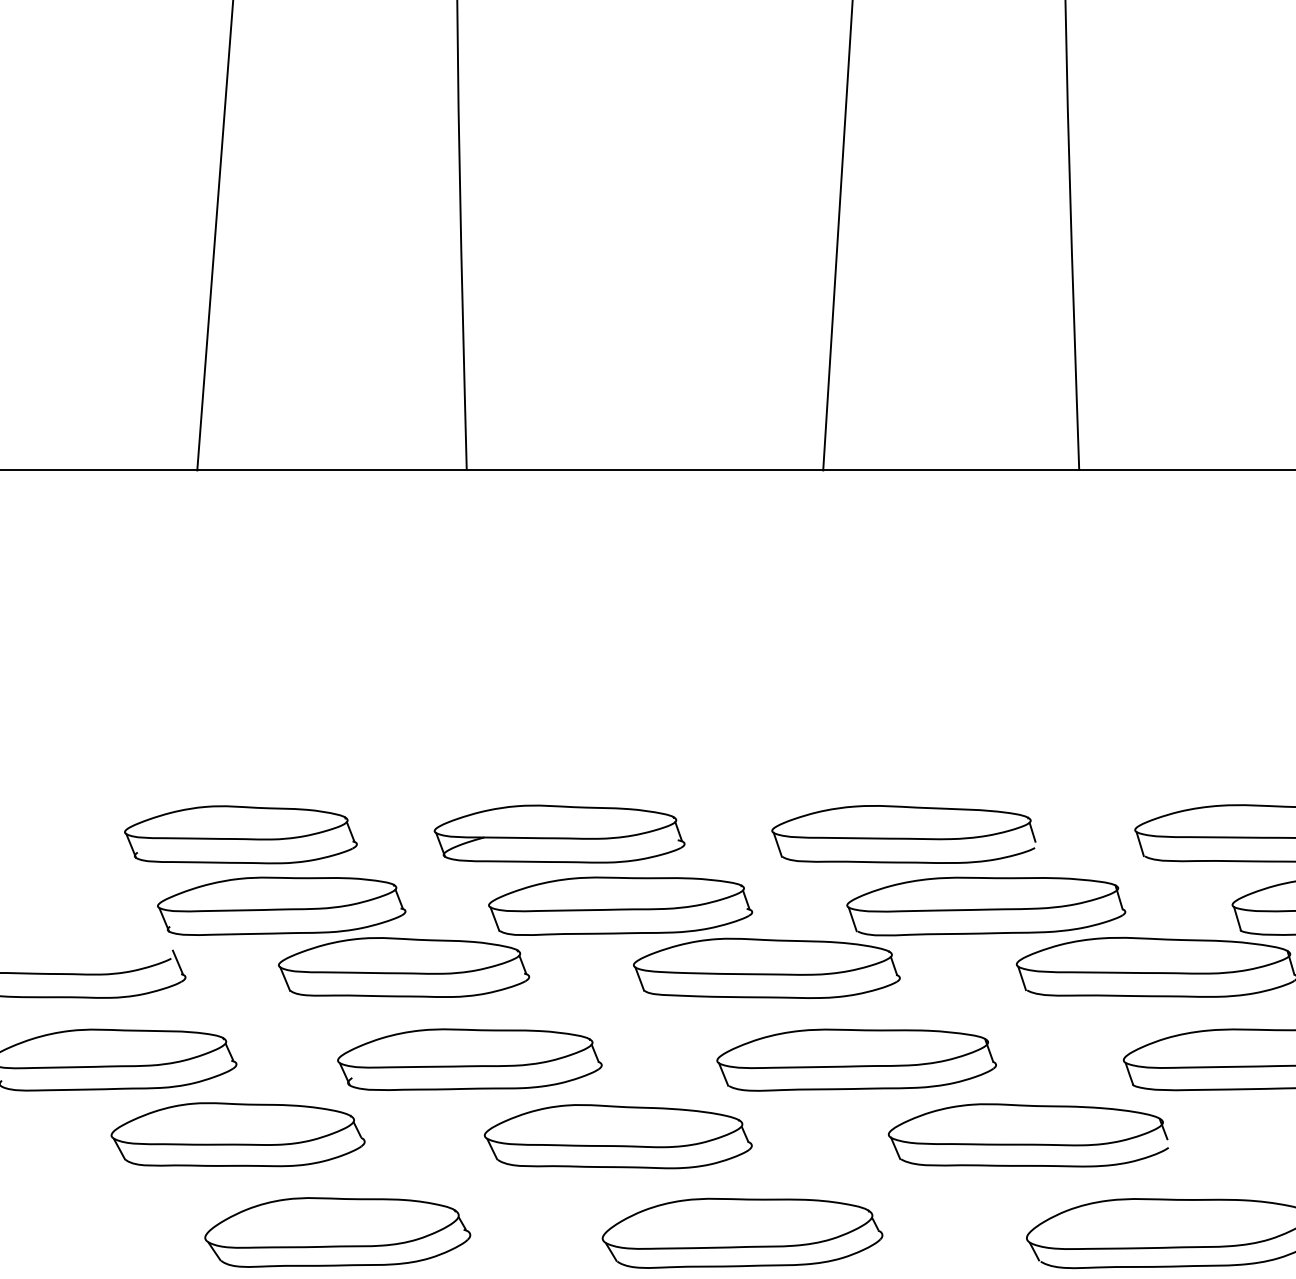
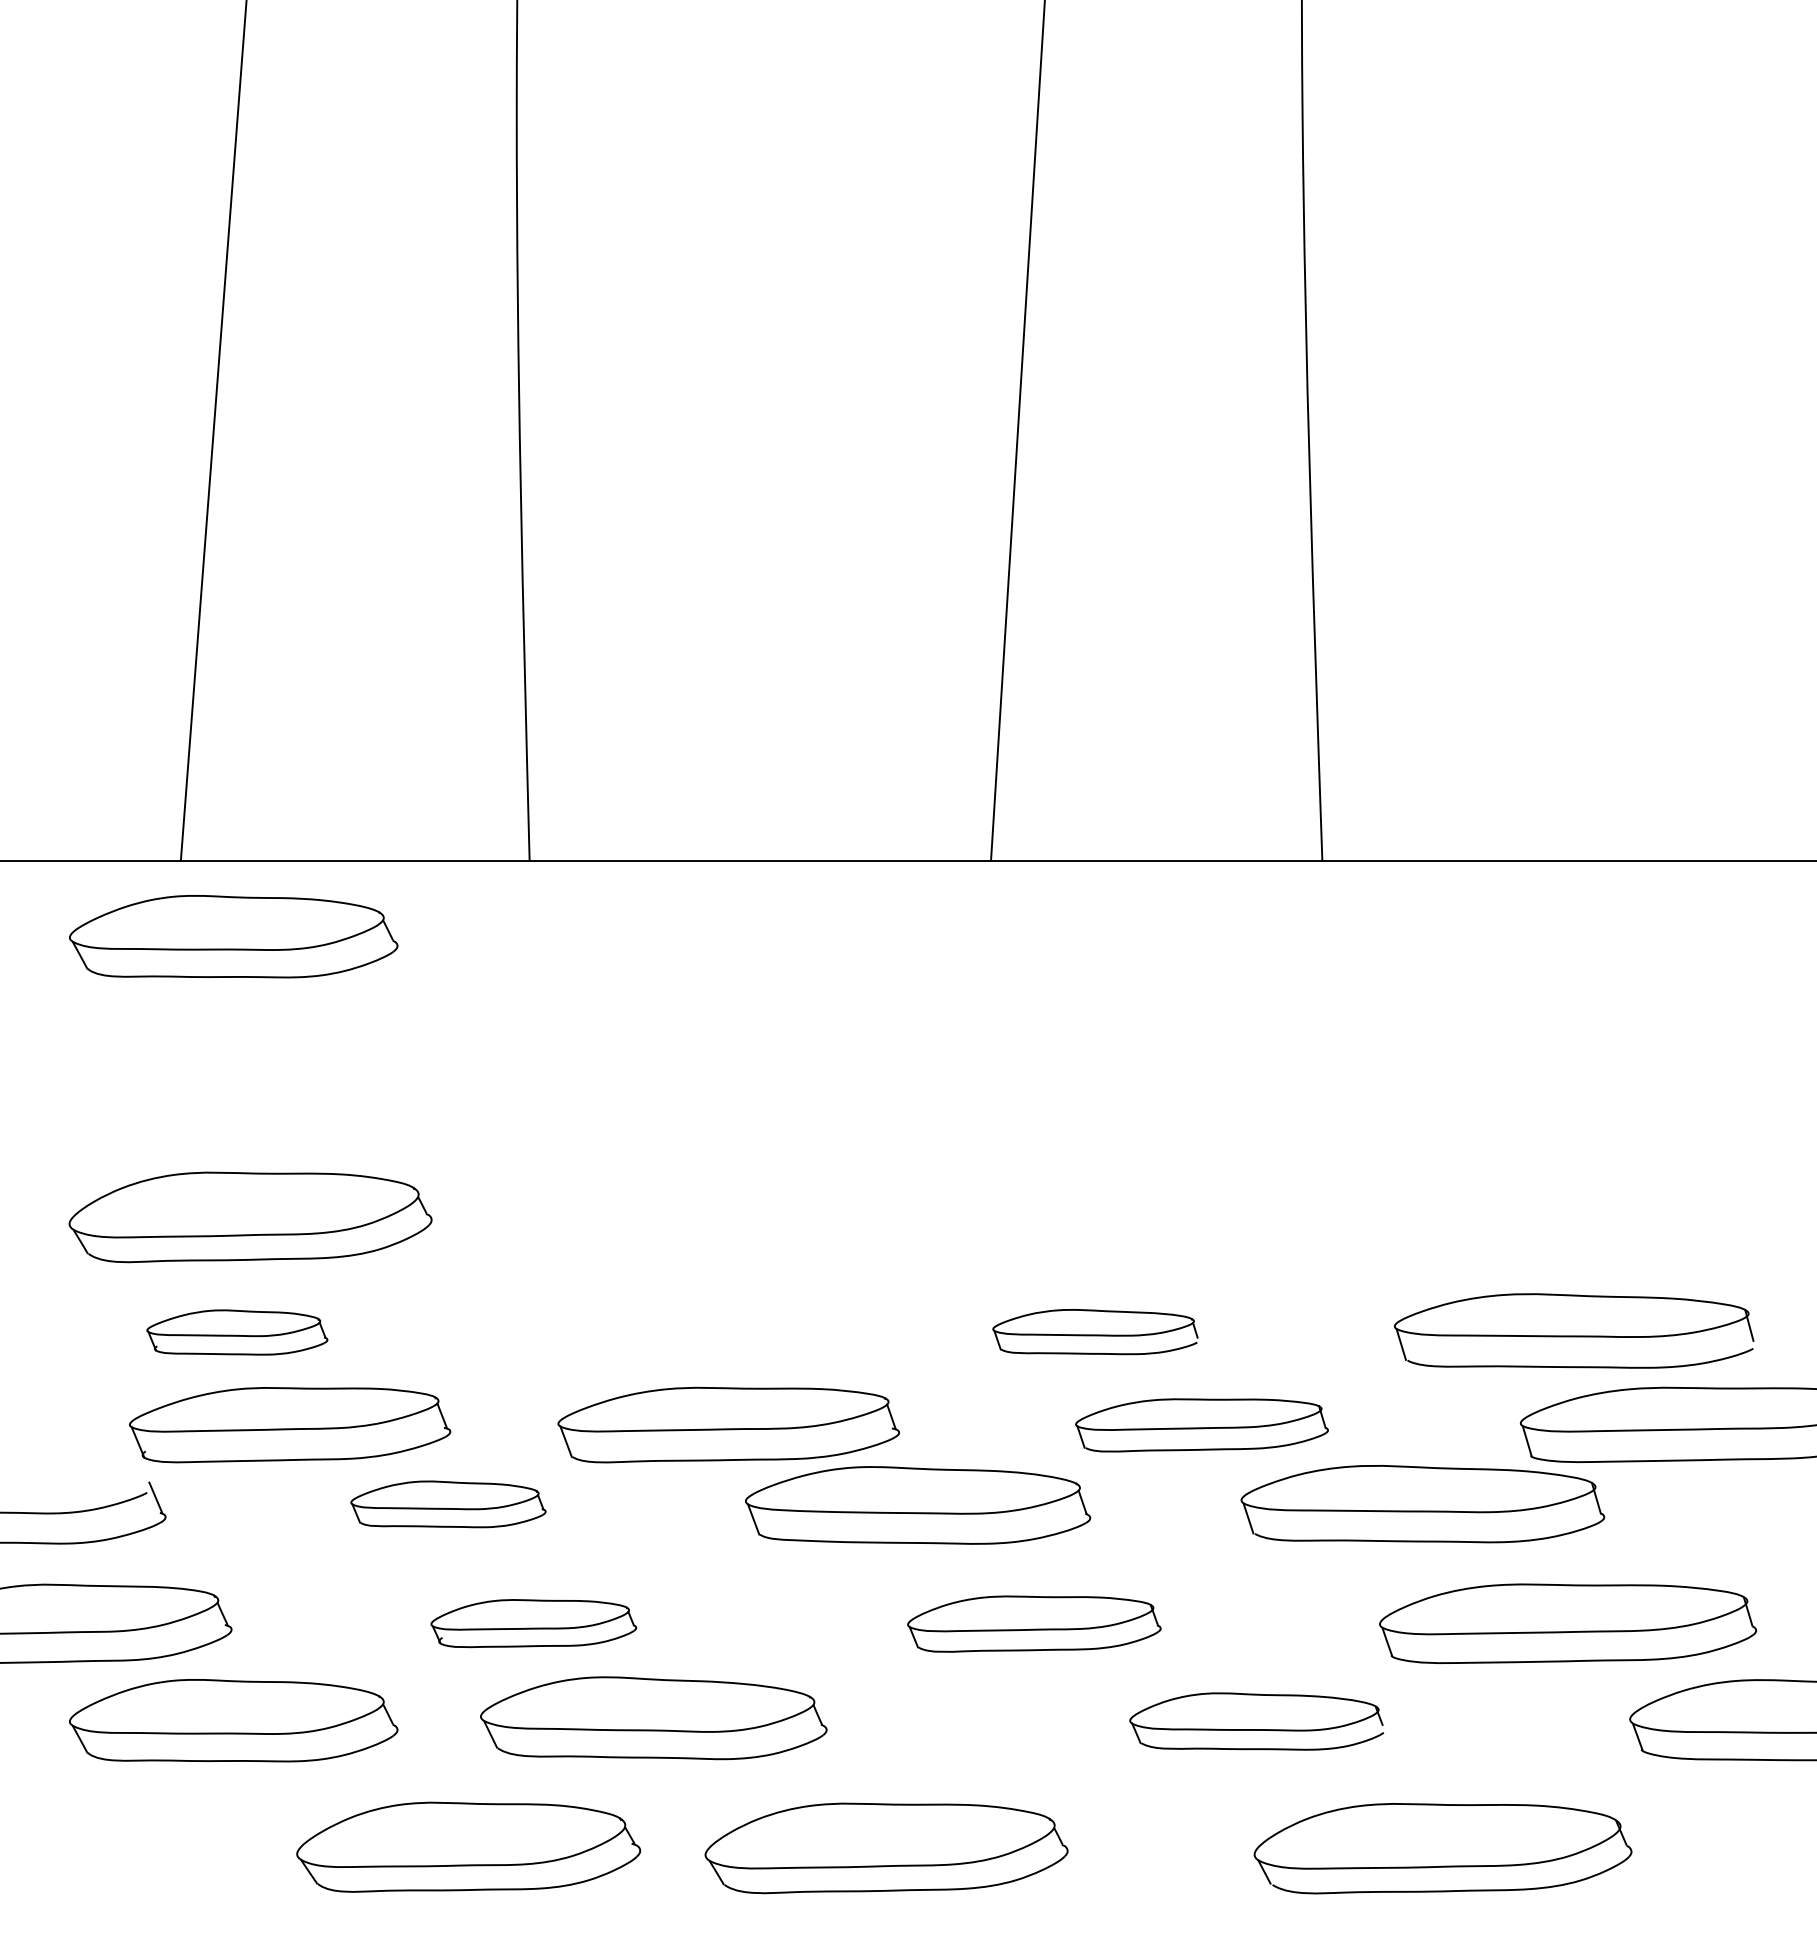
part: (237, 528) -> (233, 936), added
part: (251, 745) -> (250, 1217), added
part: (241, 834) -> (237, 1332), size x0.6
part: (559, 834) -> (649, 1331), removed
part: (903, 834) -> (1095, 1331), size x0.6
part: (985, 906) -> (1201, 1425), size x0.7
part: (404, 967) -> (448, 1504), size x0.6
part: (469, 1059) -> (533, 1623), size x0.6
part: (856, 1059) -> (1034, 1623), size x0.7
part: (1028, 1135) -> (1256, 1721), size x0.7
part: (618, 1136) -> (653, 1718), moved
part: (337, 1231) -> (468, 1846), moved

